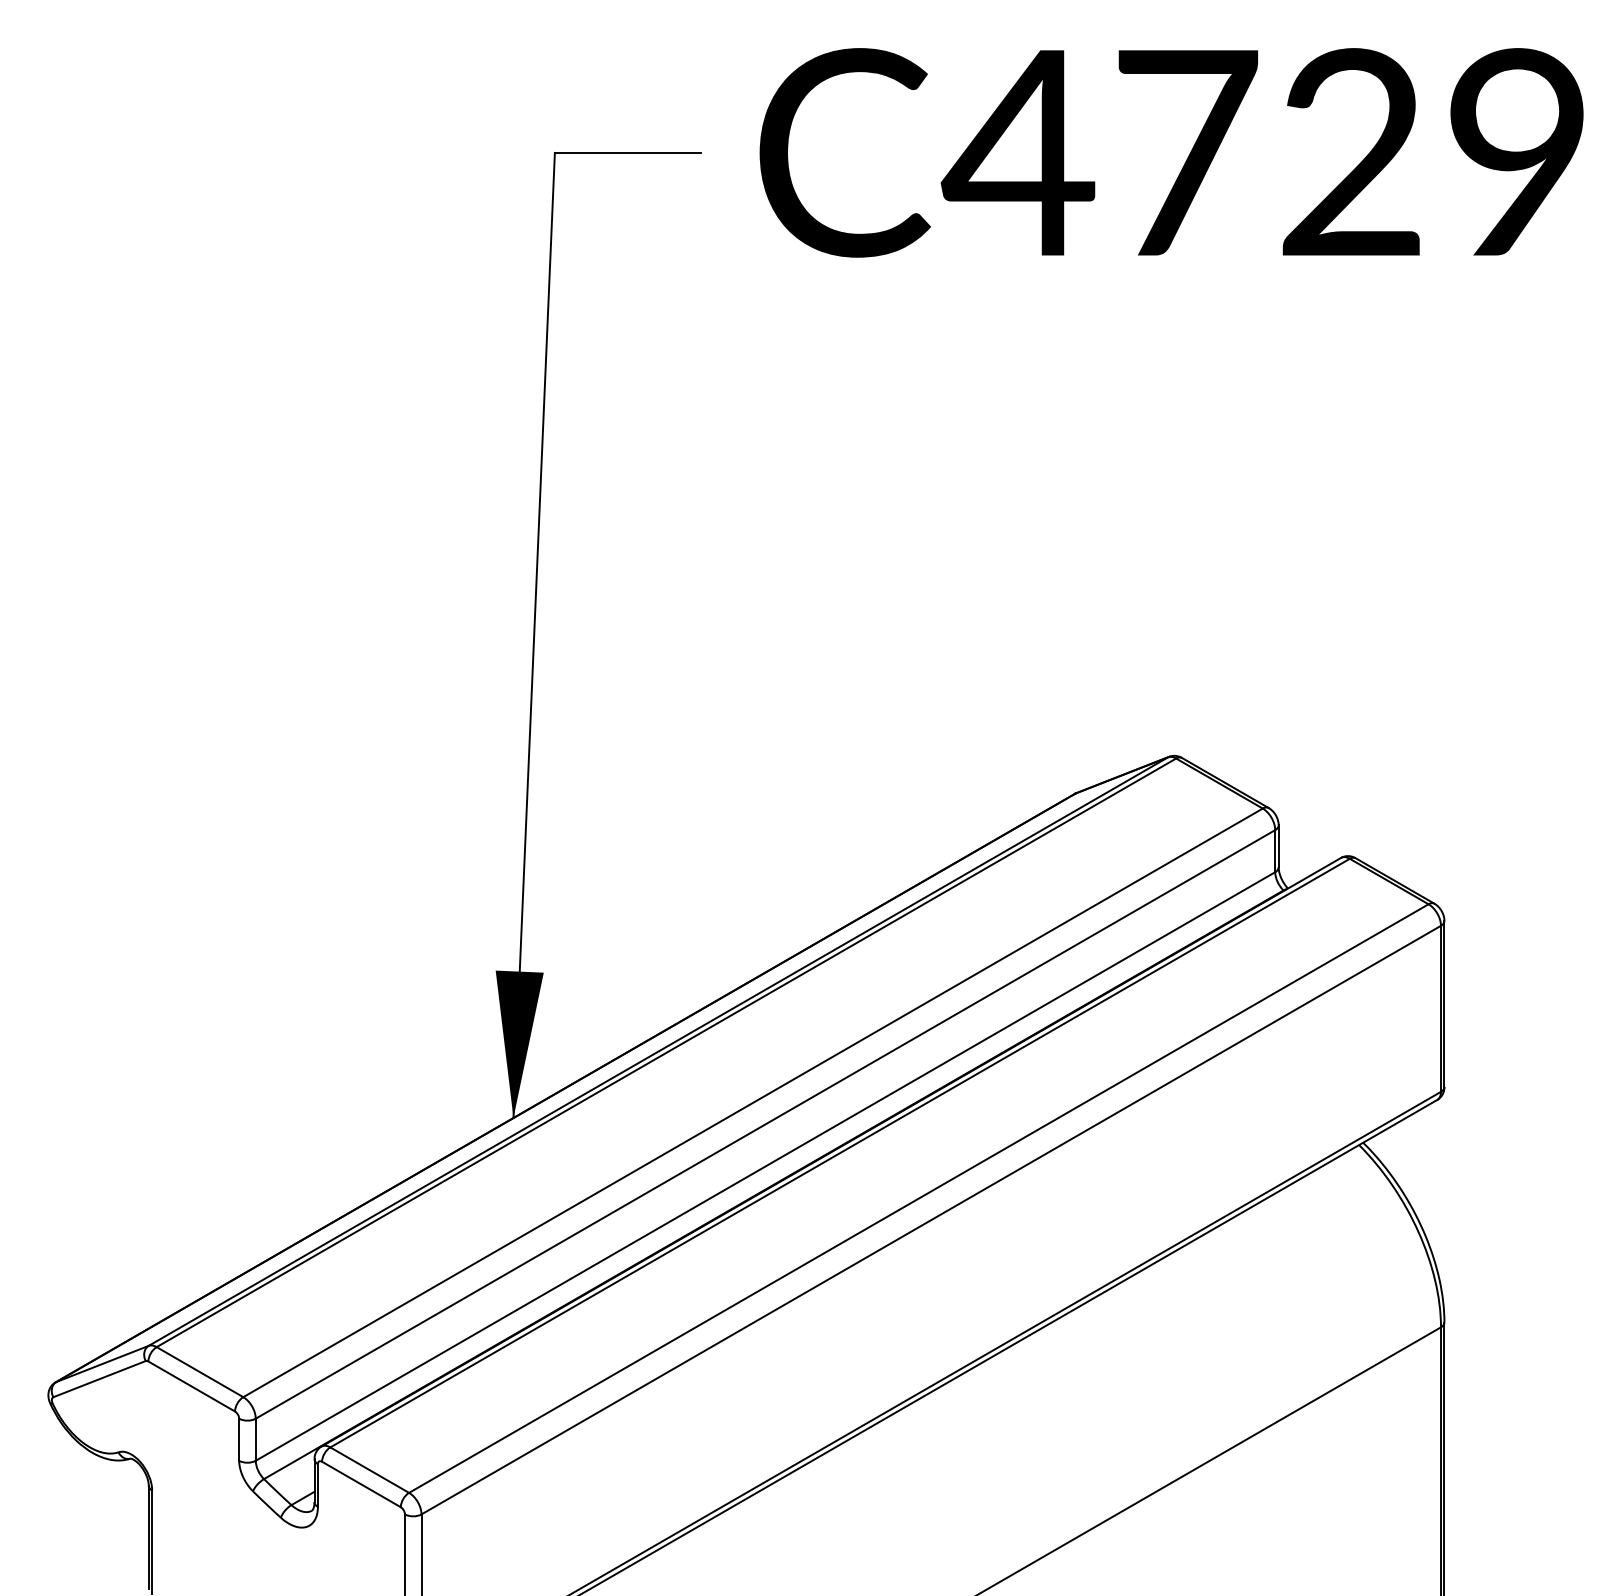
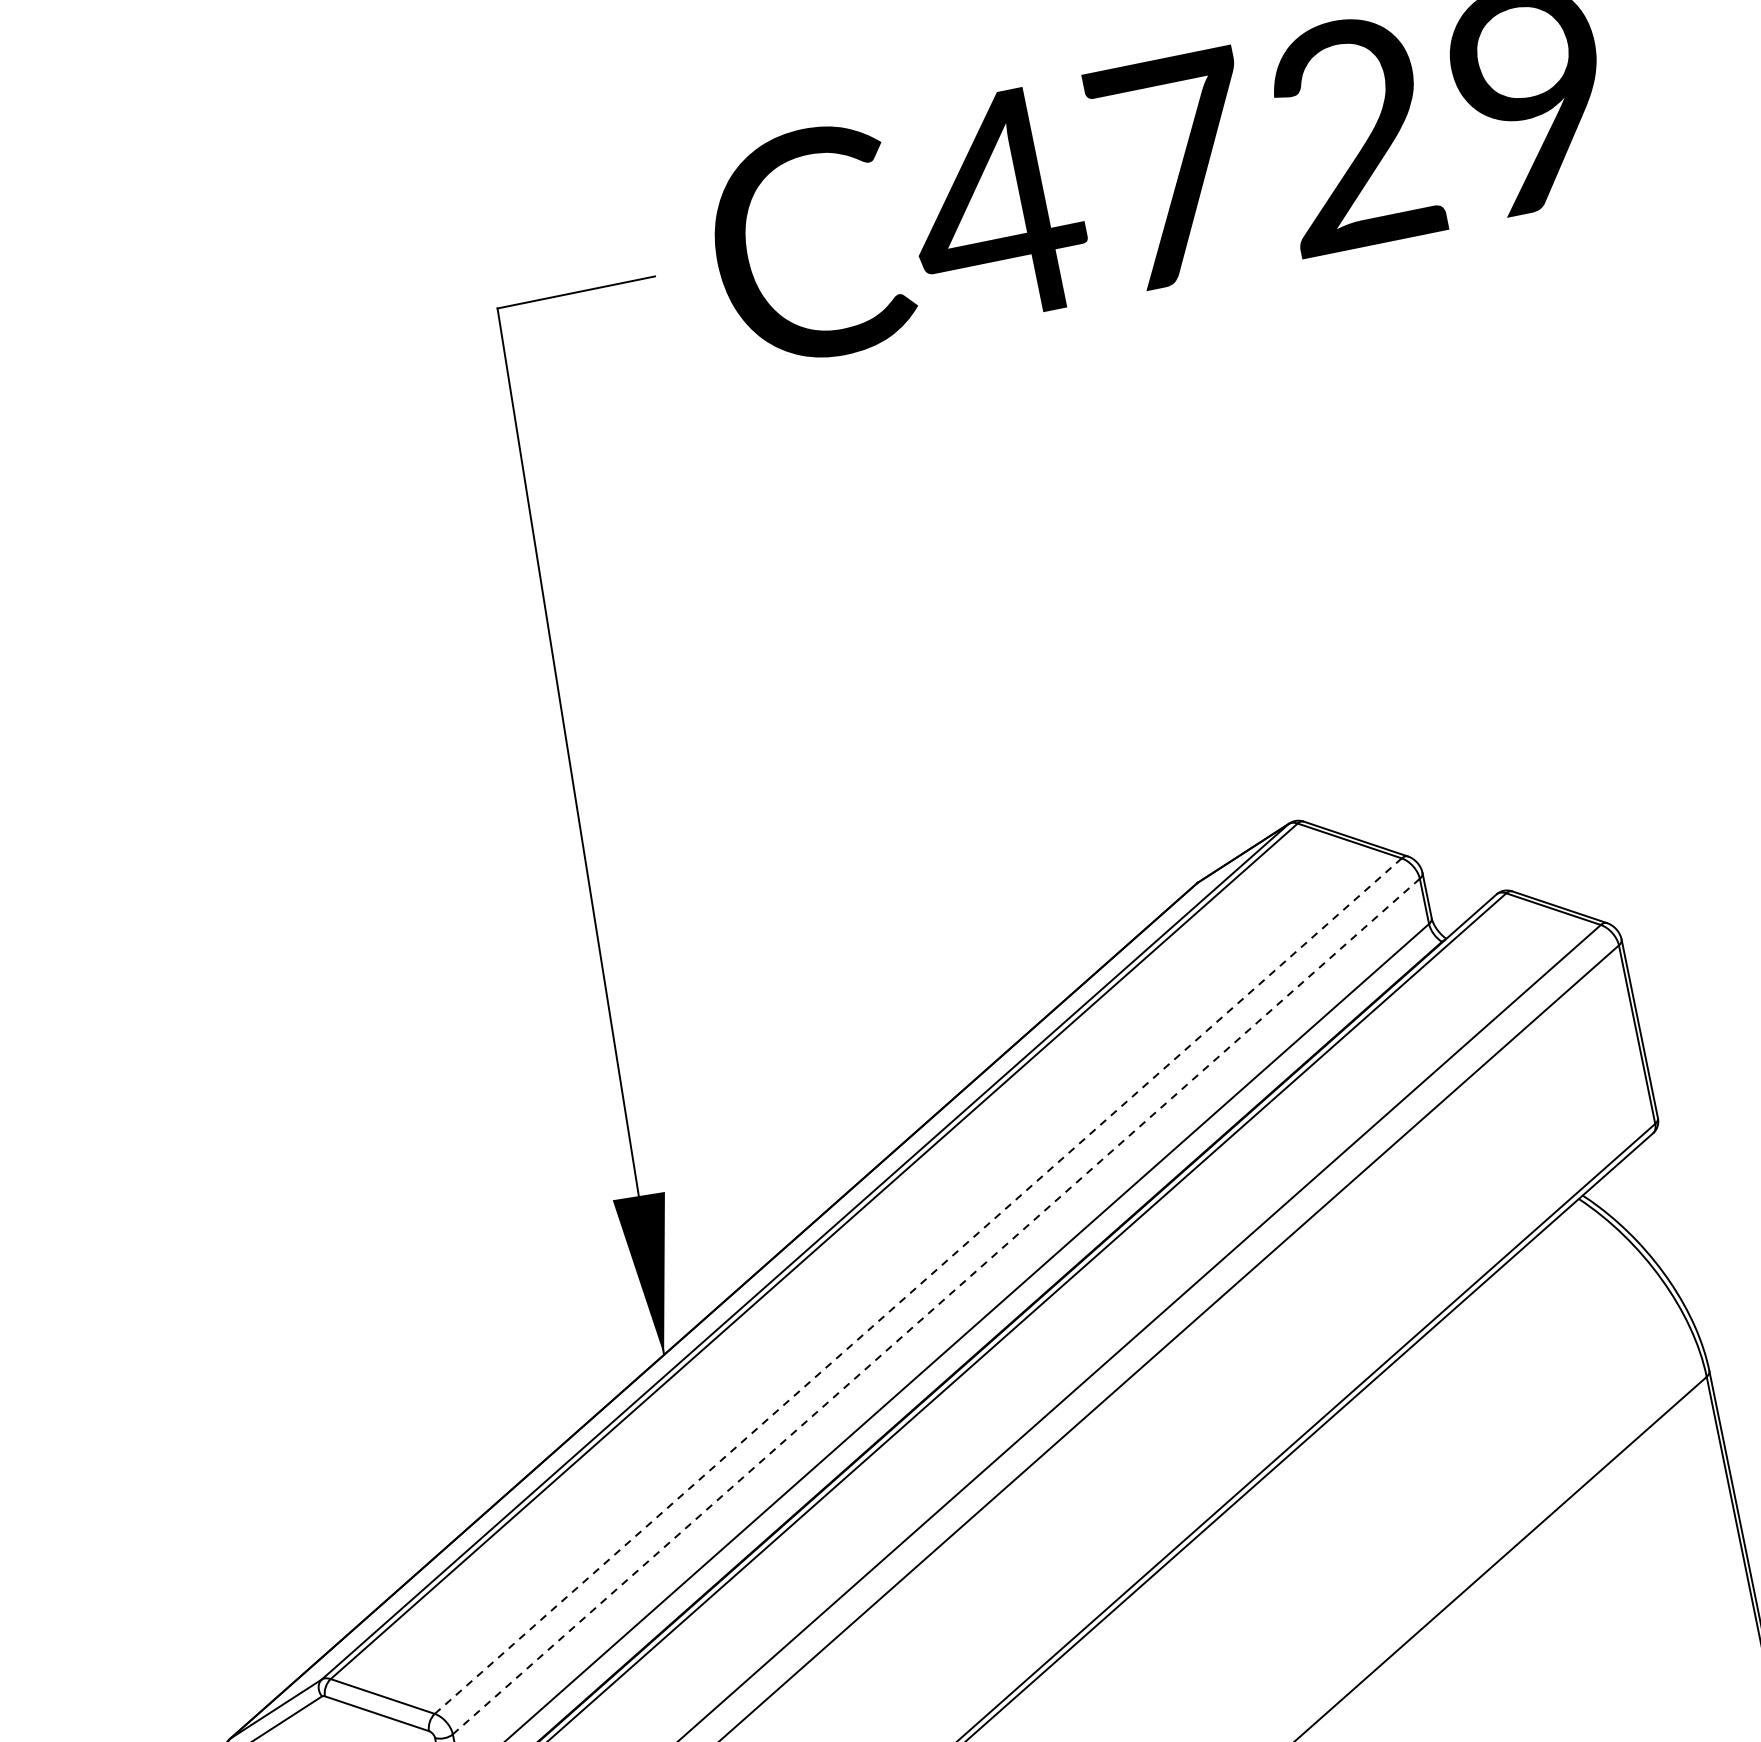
line: (753, 1102) -> (918, 1285), solid -> dashed
line: (765, 1124) -> (936, 1306), solid -> dashed

